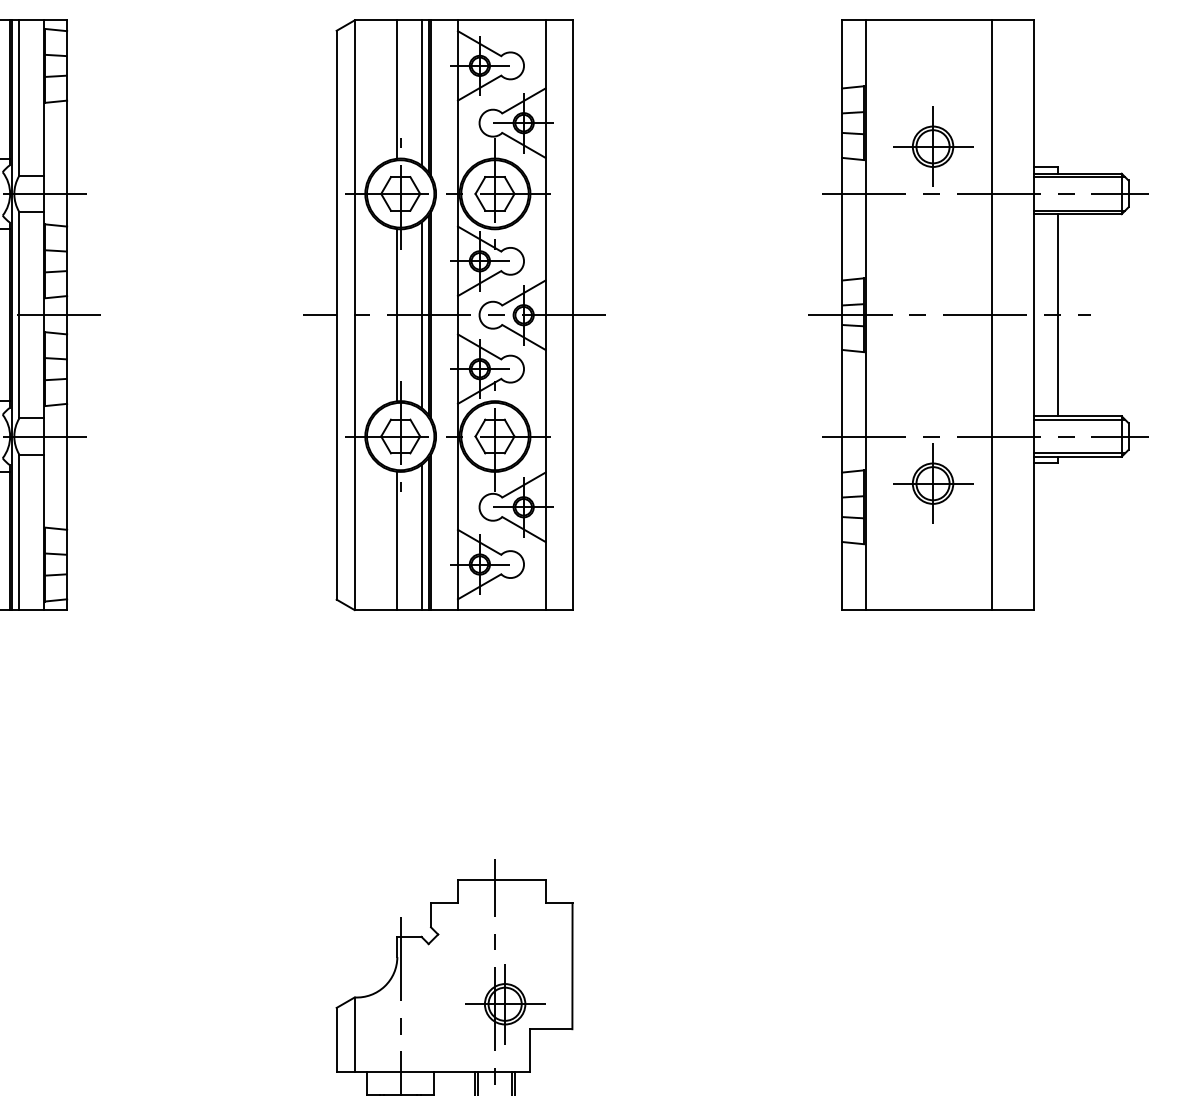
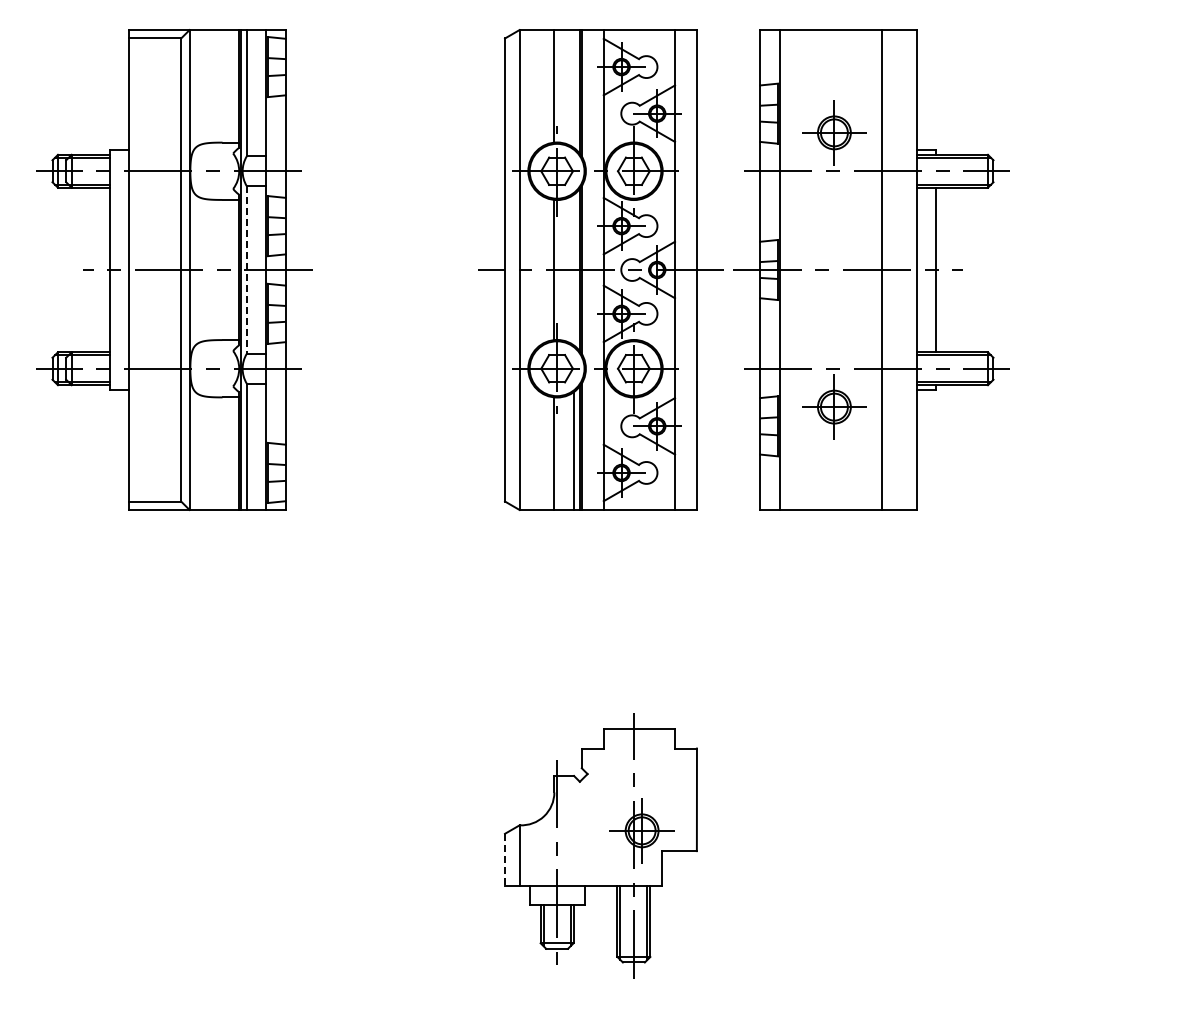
line: (422, 92) -> (574, 88), removed
line: (422, 314) -> (574, 269), removed
part: (978, 314) -> (871, 269), moved
line: (19, 315) -> (246, 270), solid -> dashed
line: (337, 1039) -> (505, 859), solid -> dashed

